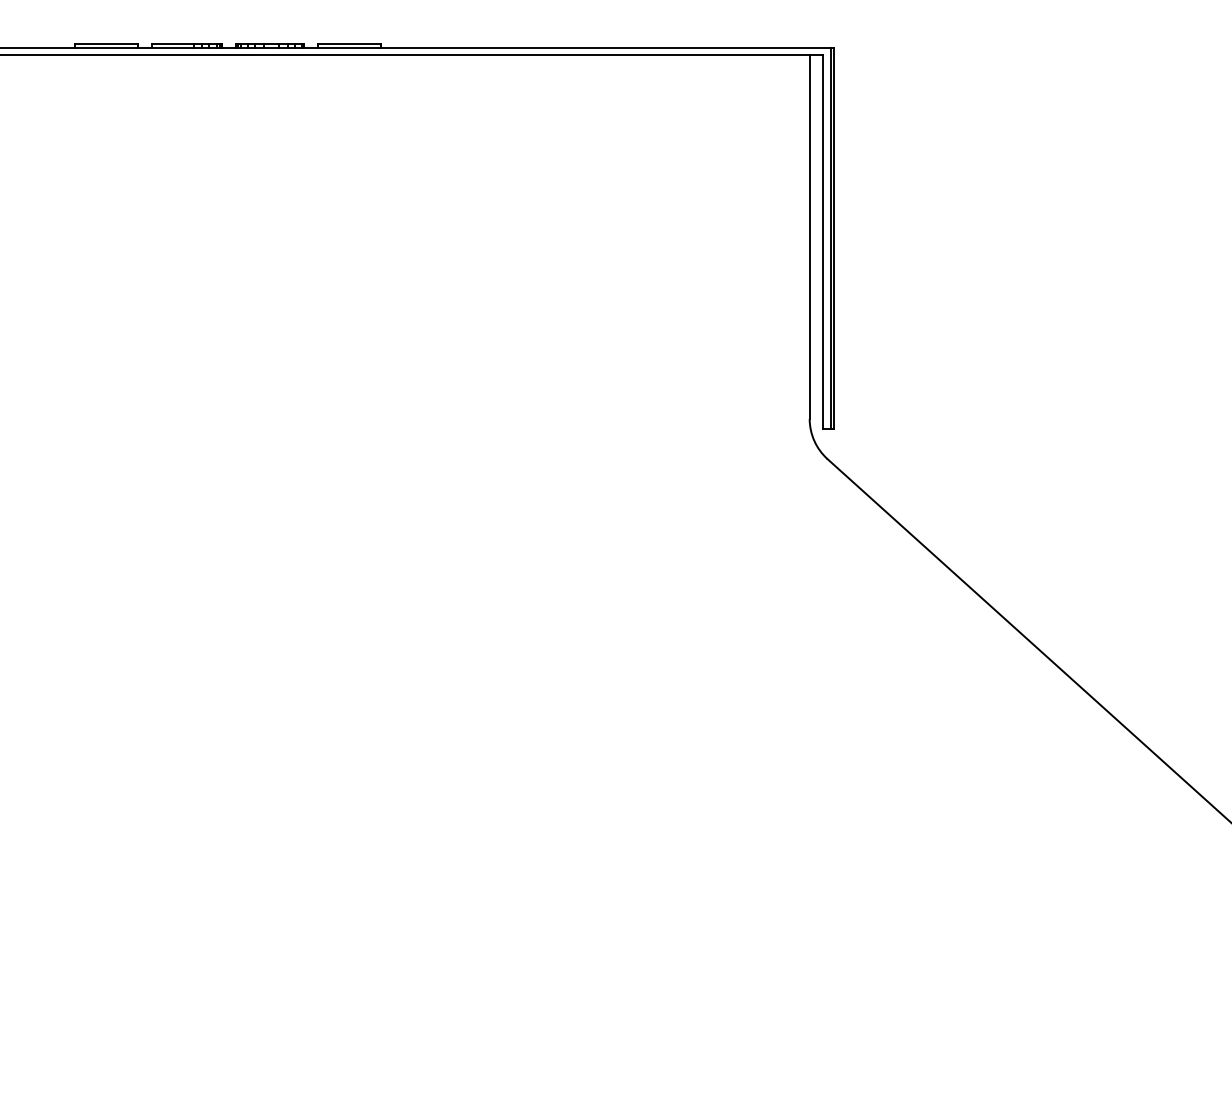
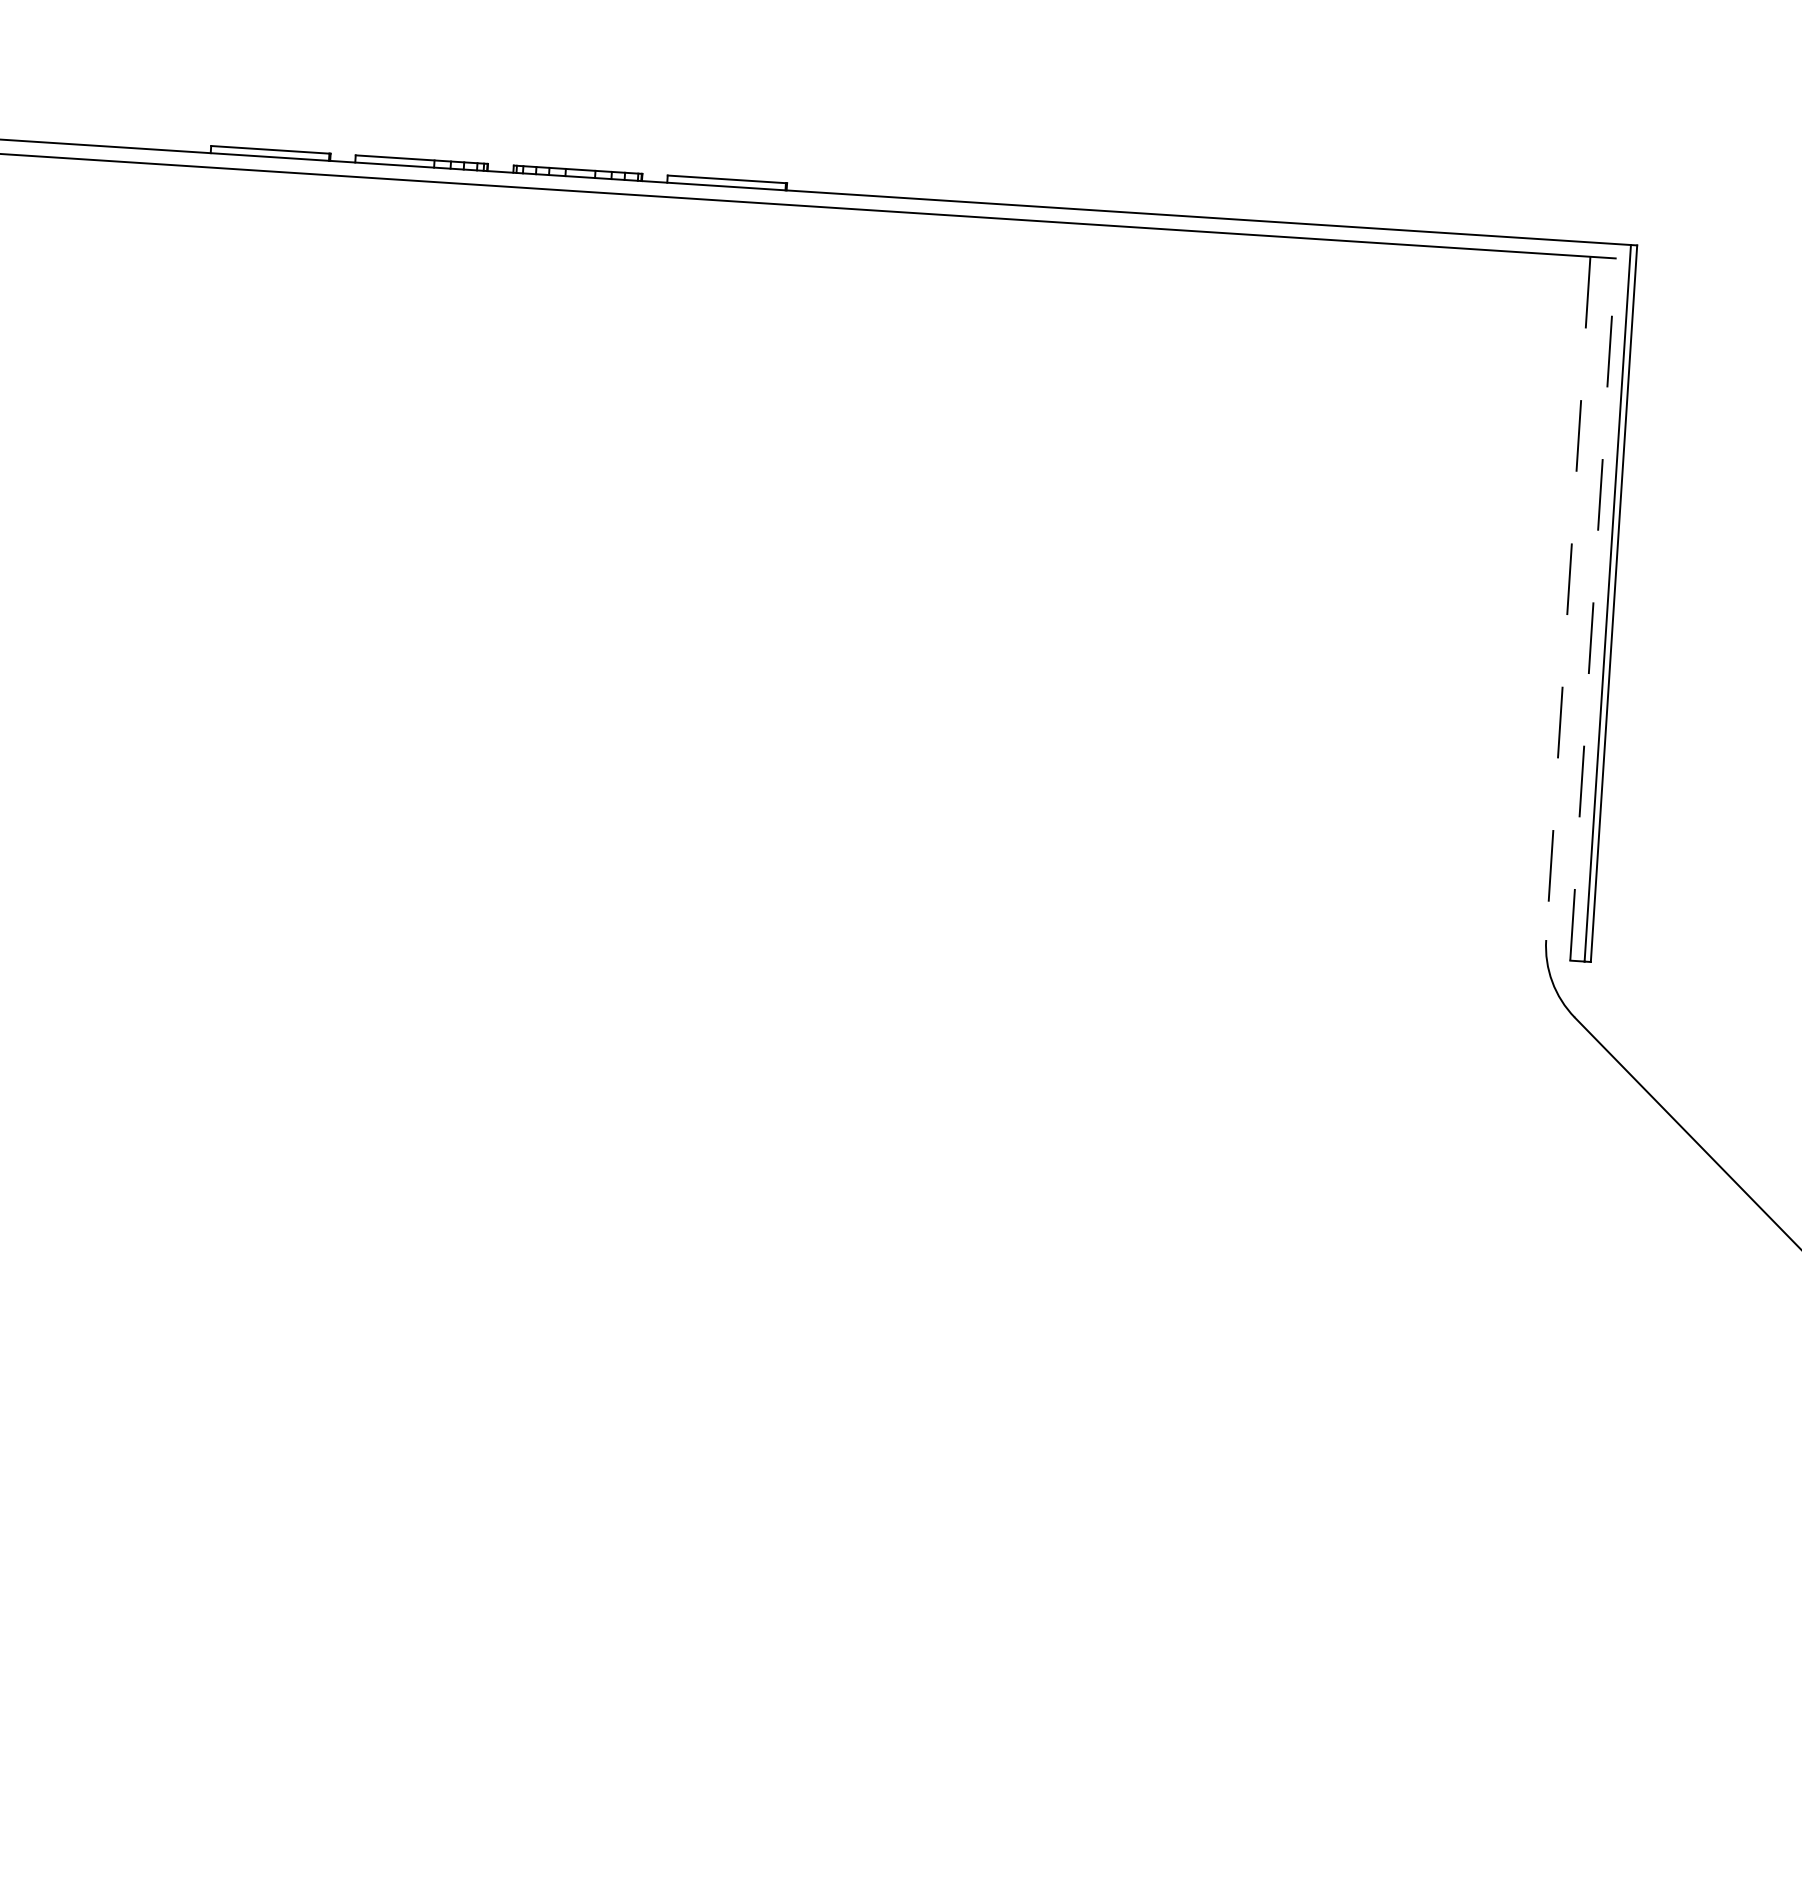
line: (809, 237) -> (1567, 599), solid -> dashed
line: (823, 242) -> (1593, 610), solid -> dashed

